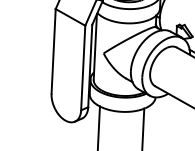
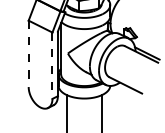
line: (53, 52) -> (28, 54), solid -> dashed
line: (83, 68) -> (52, 66), solid -> dashed

